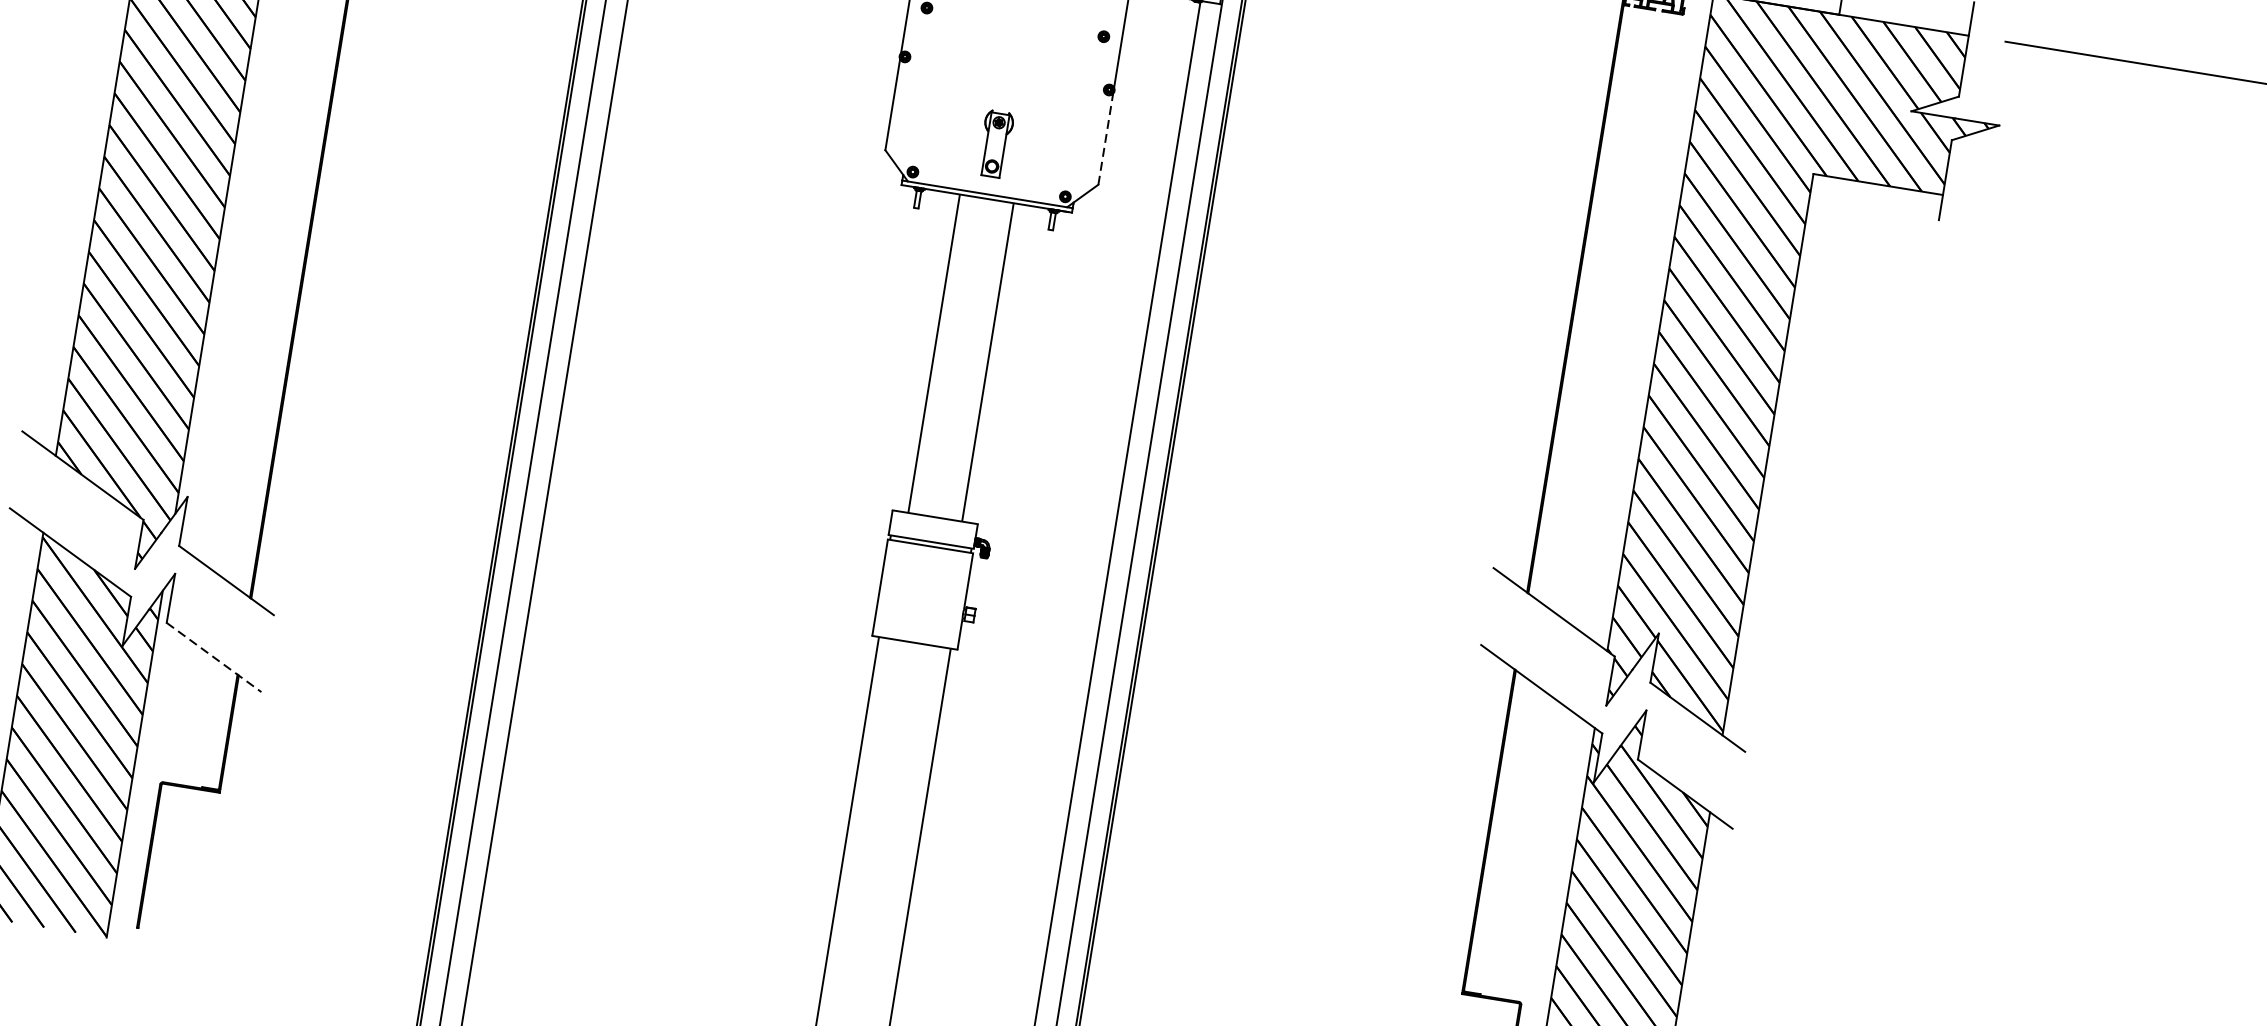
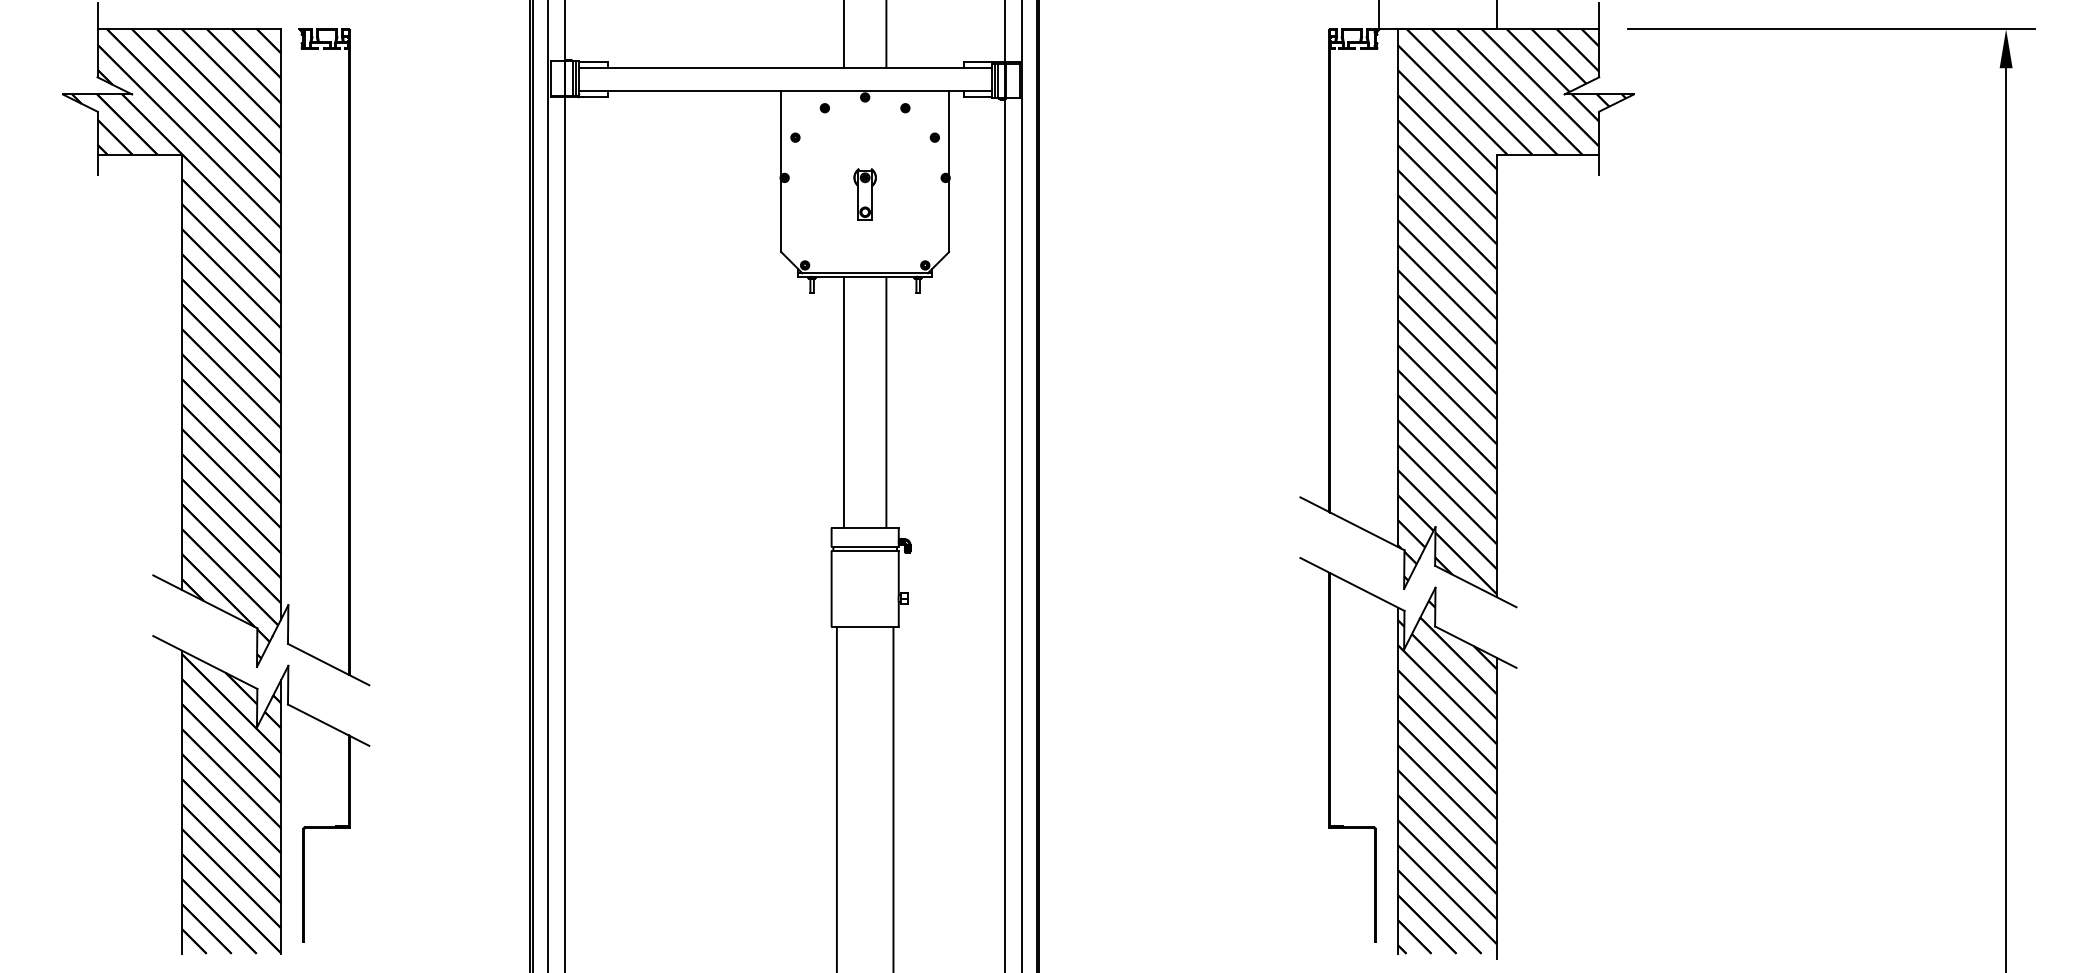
line: (1106, 139) -> (949, 216), dashed -> solid
part: (994, 143) -> (864, 194), moved
line: (213, 657) -> (328, 725), dashed -> solid

